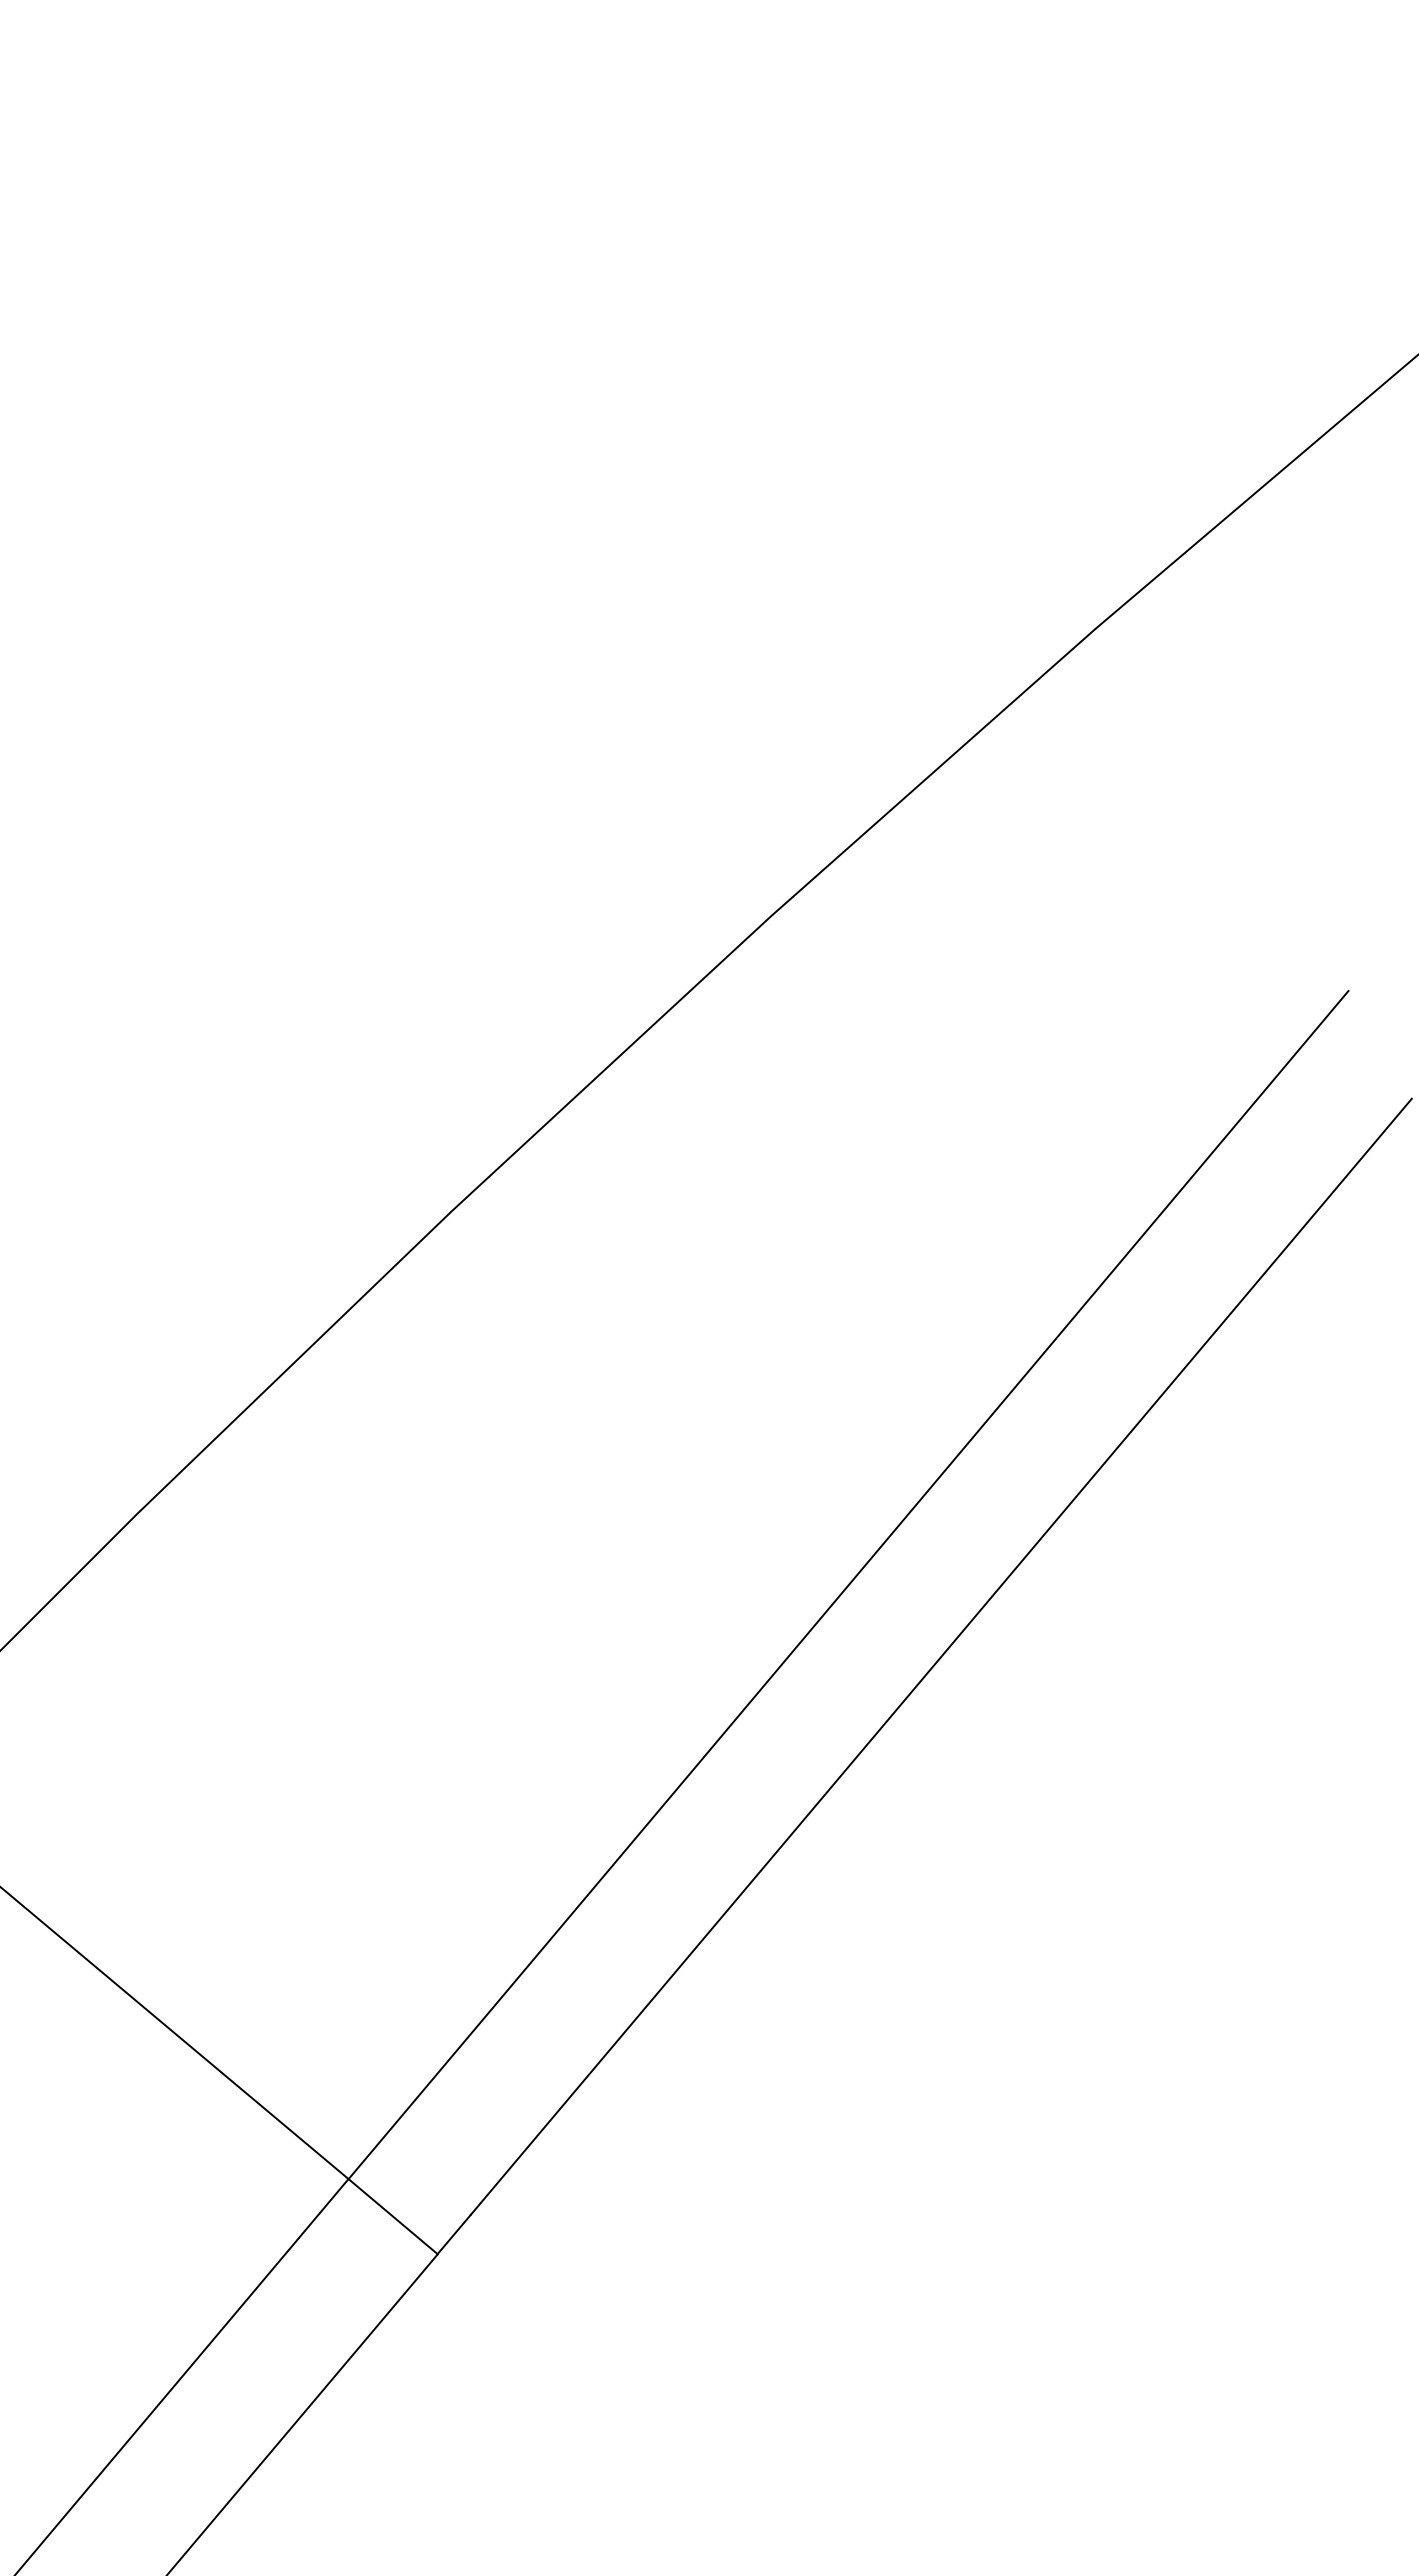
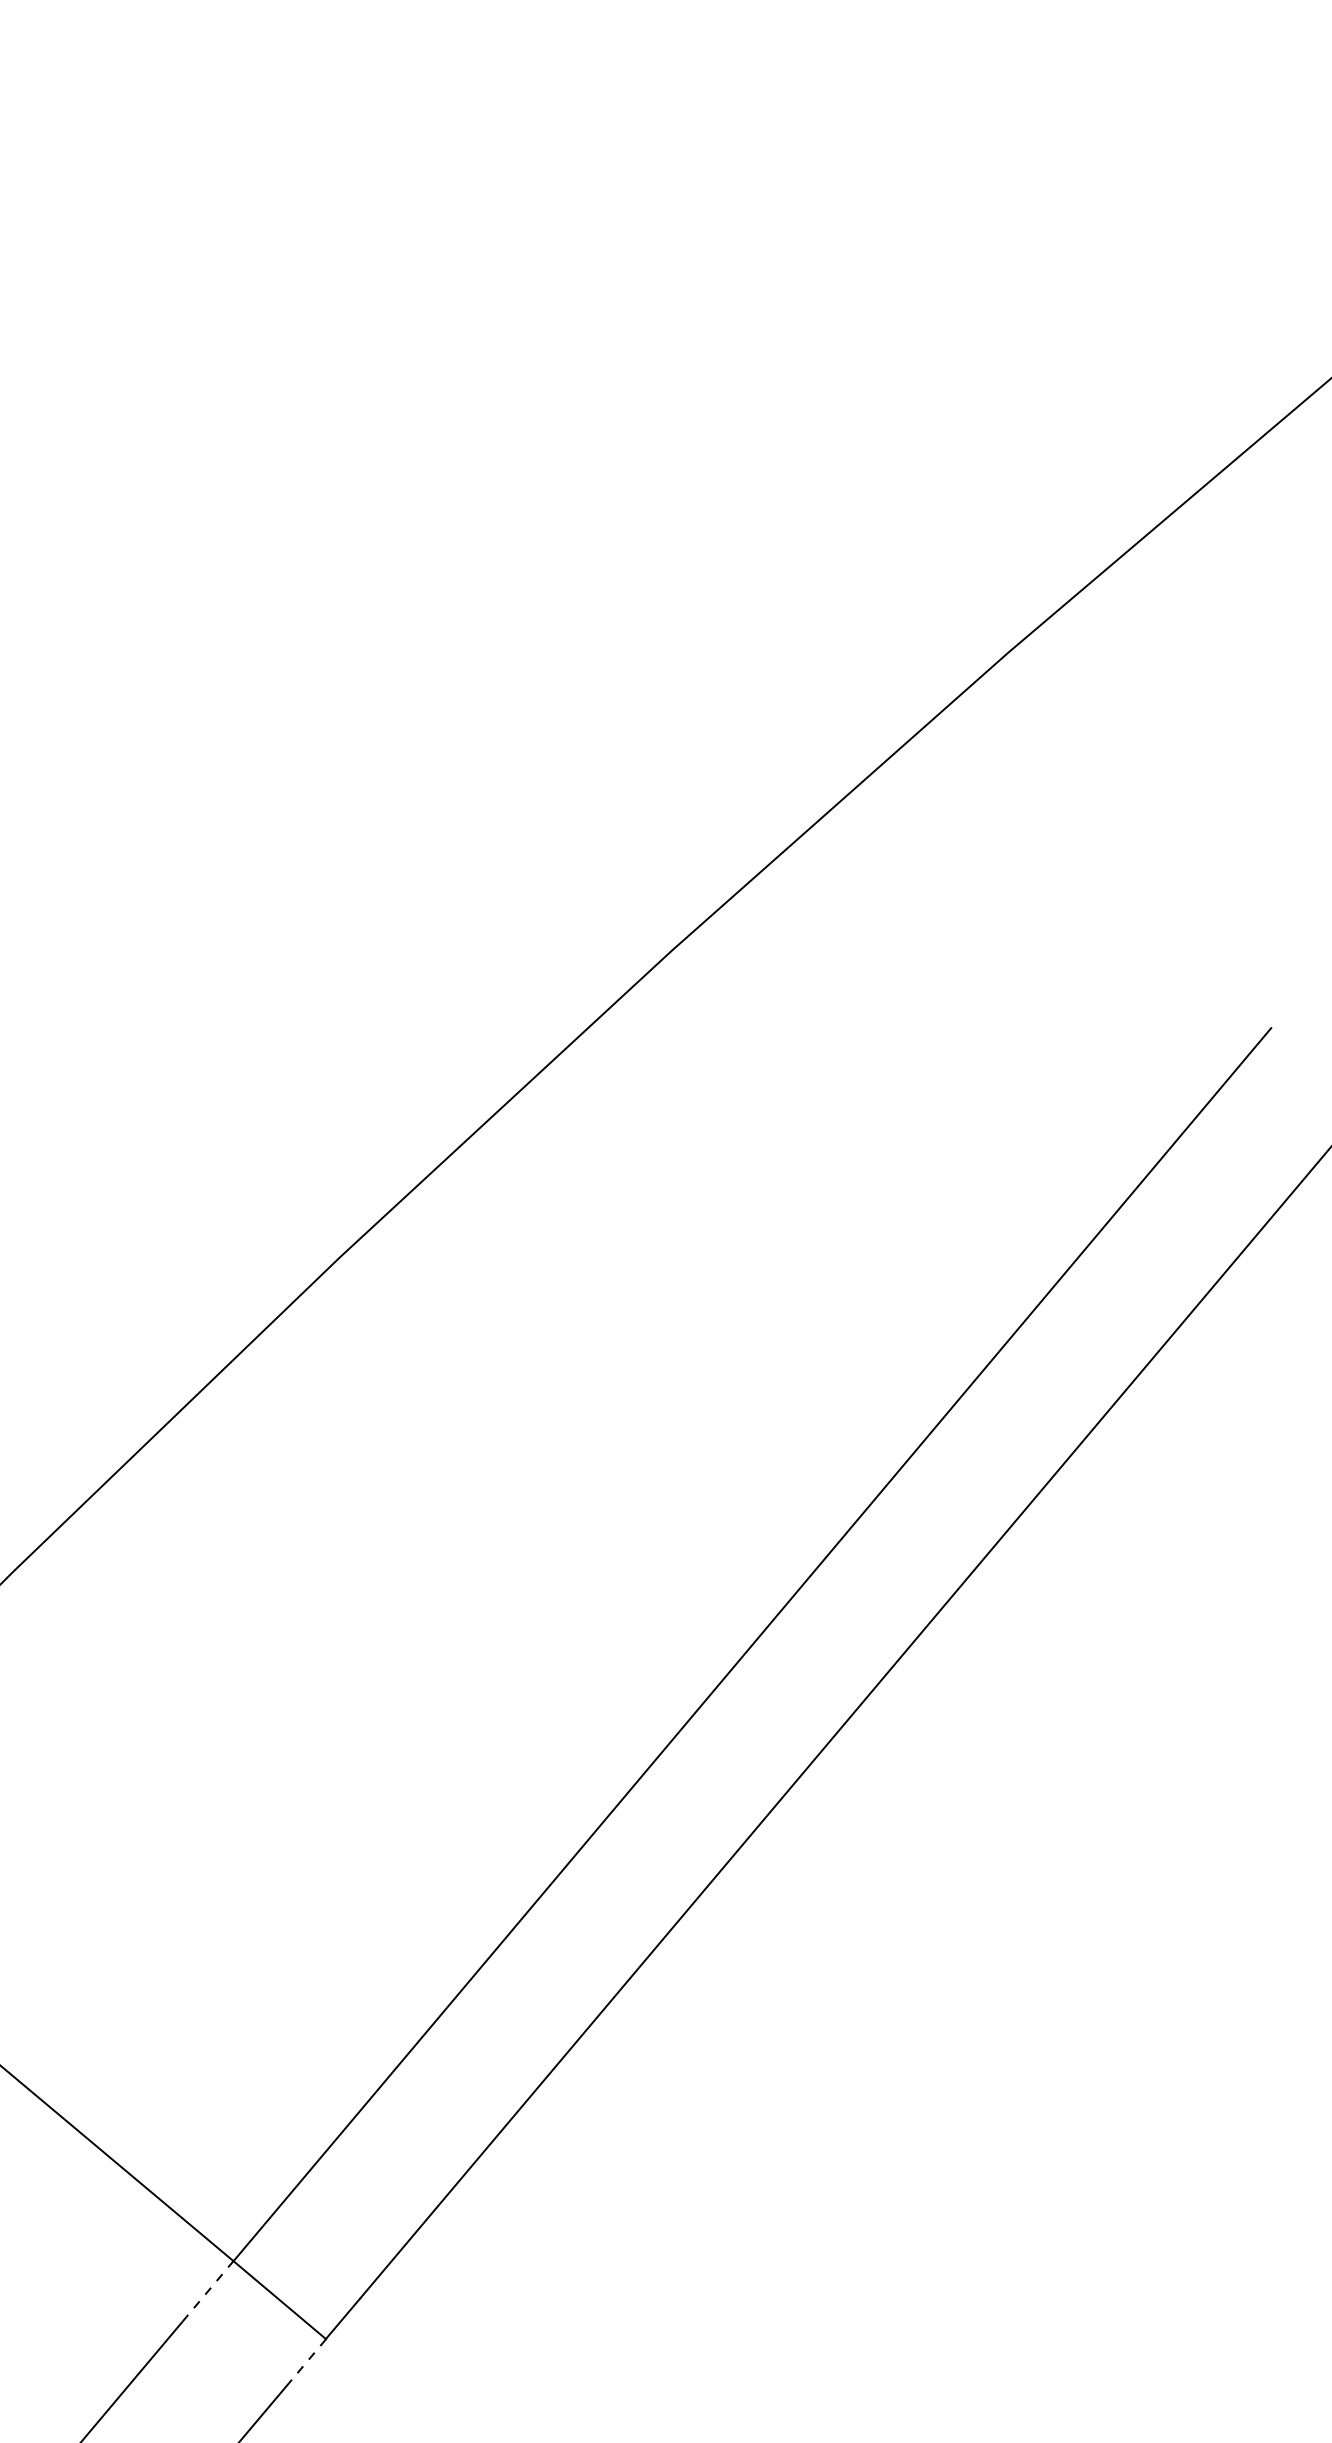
line: (324, 2207) -> (208, 2290), solid -> dashed
line: (421, 2273) -> (309, 2359), solid -> dashed

